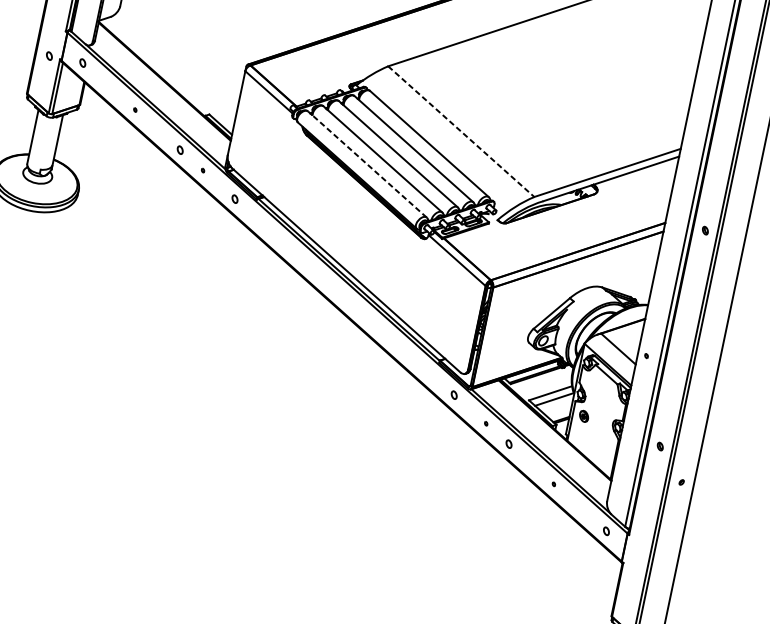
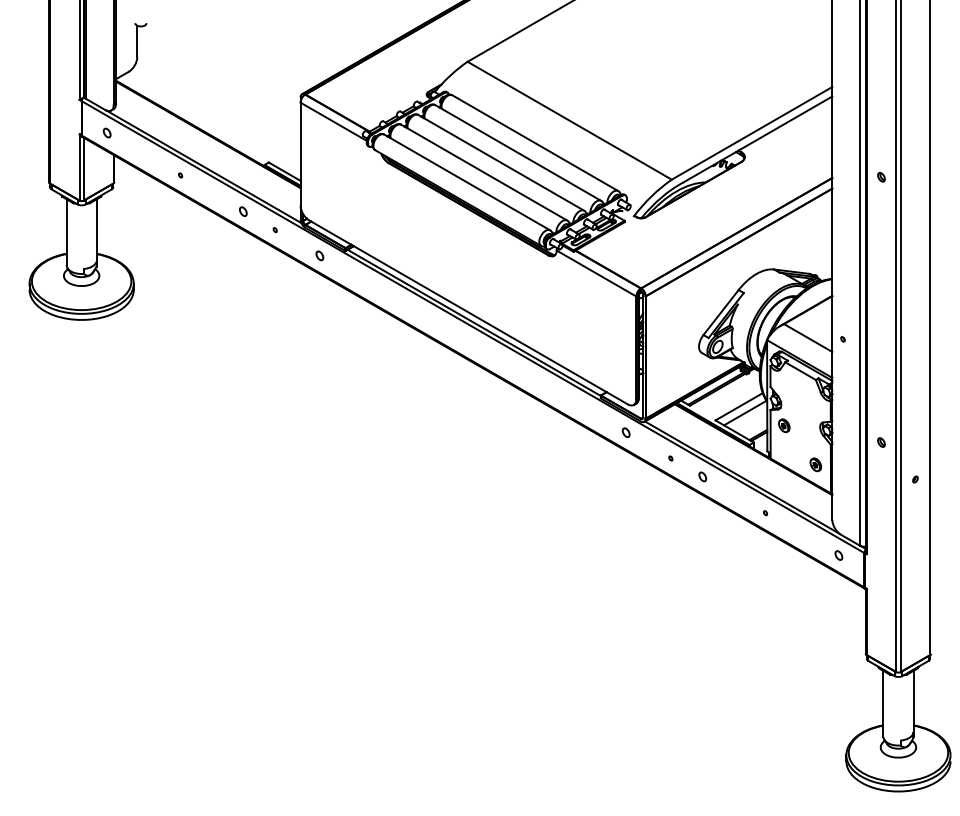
part: (48, 55) -> (65, 132), removed
line: (461, 131) -> (569, 120), dashed -> solid
line: (367, 164) -> (467, 182), dashed -> solid
part: (602, 453) -> (815, 464), added

